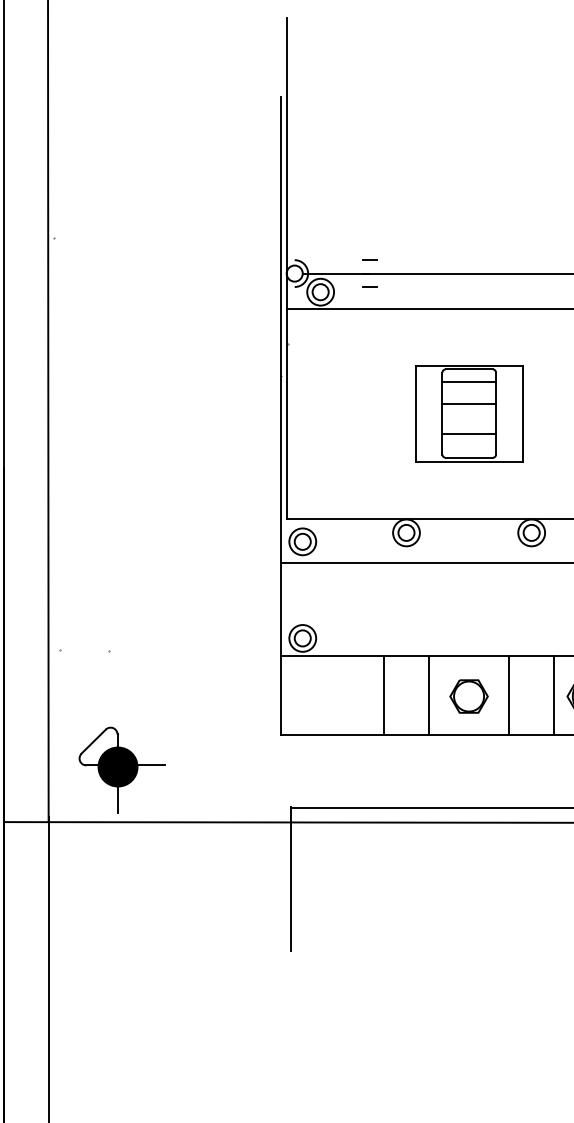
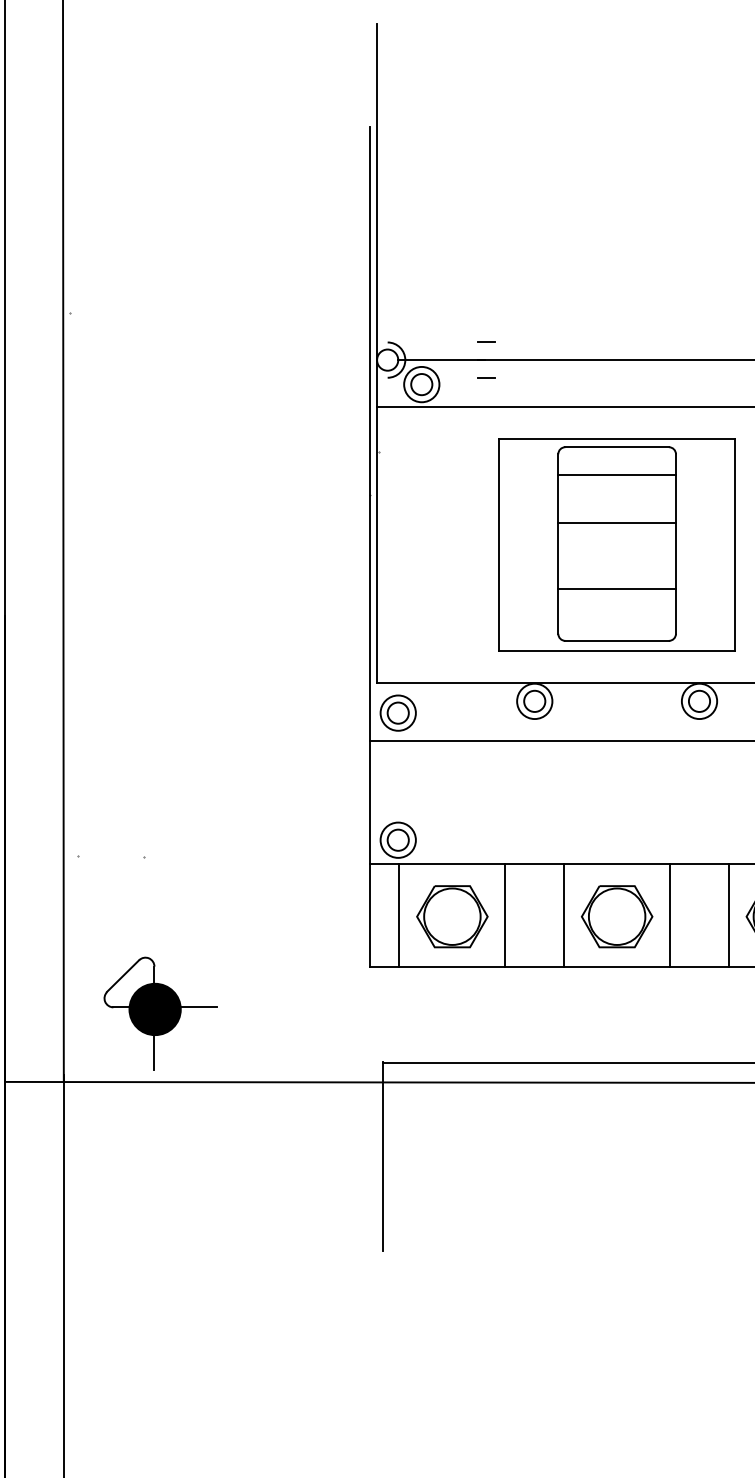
part: (469, 413) -> (617, 544), size x1.67
line: (303, 695) -> (399, 915), added
part: (343, 696) -> (451, 916), added
part: (468, 696) -> (616, 916), size x1.43

